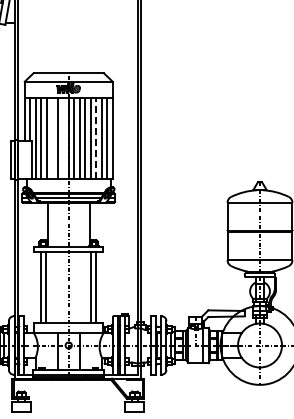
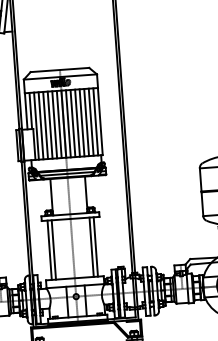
line: (96, 137) -> (86, 121), dashed -> solid
line: (52, 138) -> (50, 125), added
line: (63, 138) -> (59, 124), added

